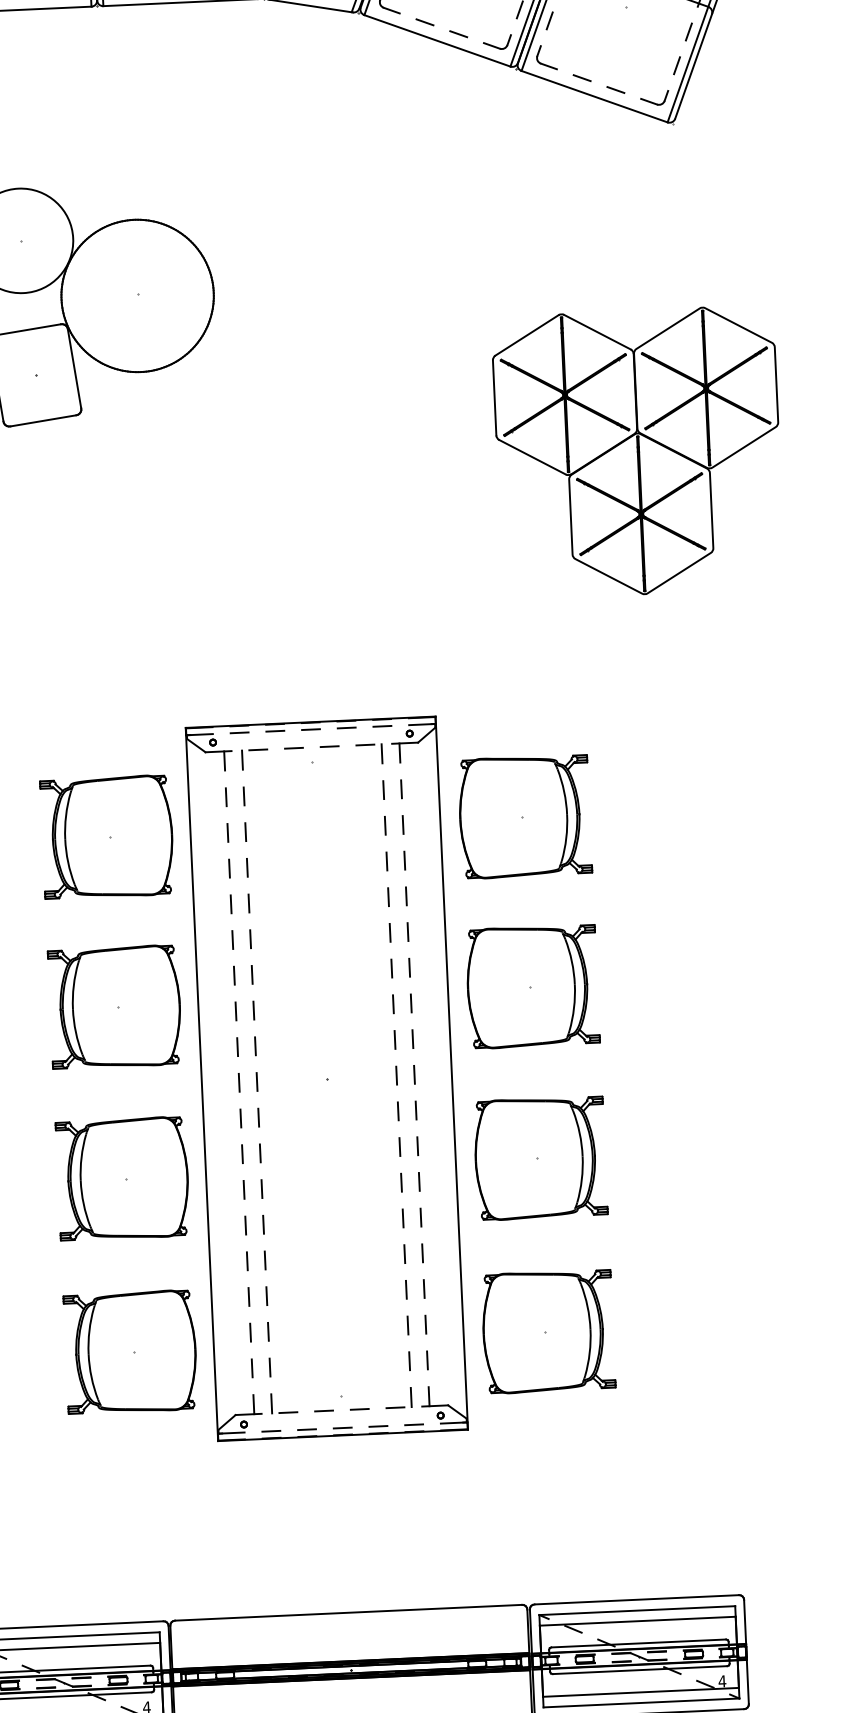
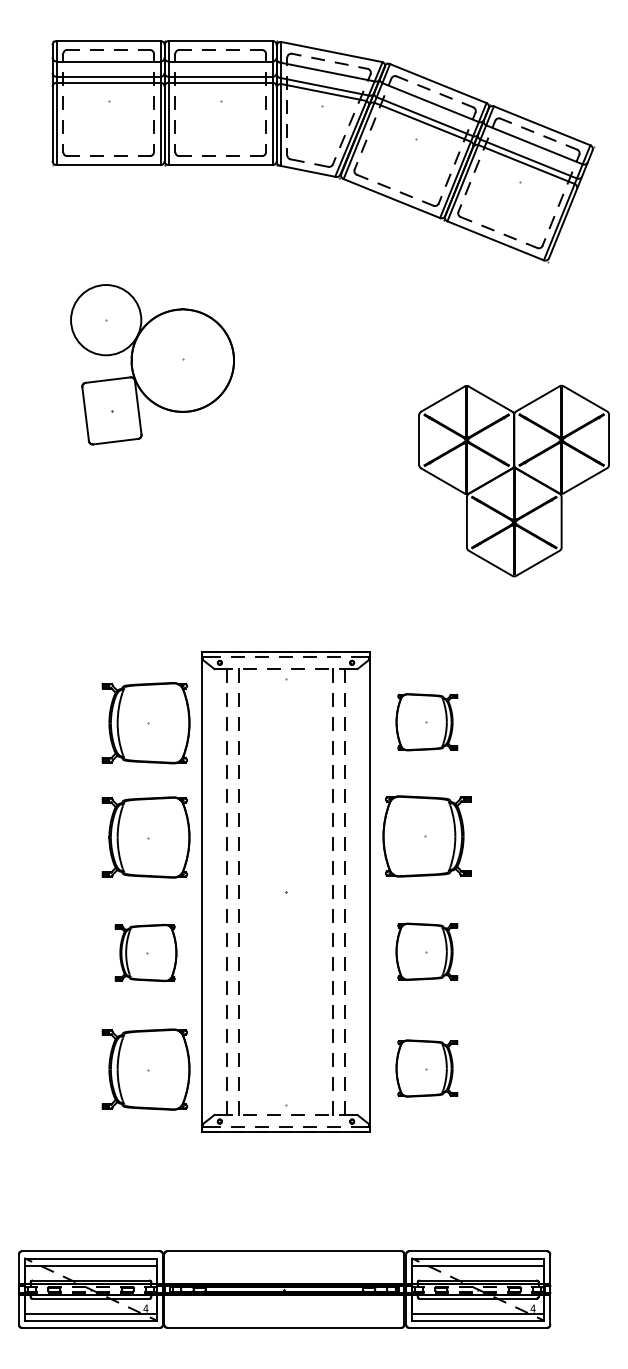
part: (524, 817) -> (426, 722), size x0.7
part: (539, 1157) -> (426, 951), size x0.7
part: (122, 1178) -> (145, 952), size x0.7
part: (547, 1331) -> (426, 1068), size x0.7

